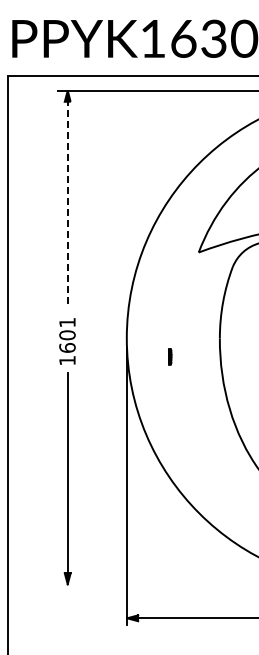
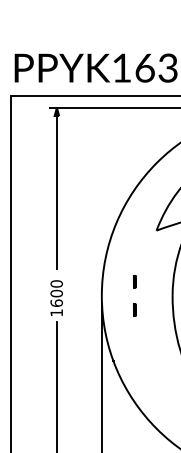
line: (67, 201) -> (56, 191), dashed -> solid
part: (170, 319) -> (135, 281), added
text: (67, 322) -> (56, 283), 1601 -> 1600

